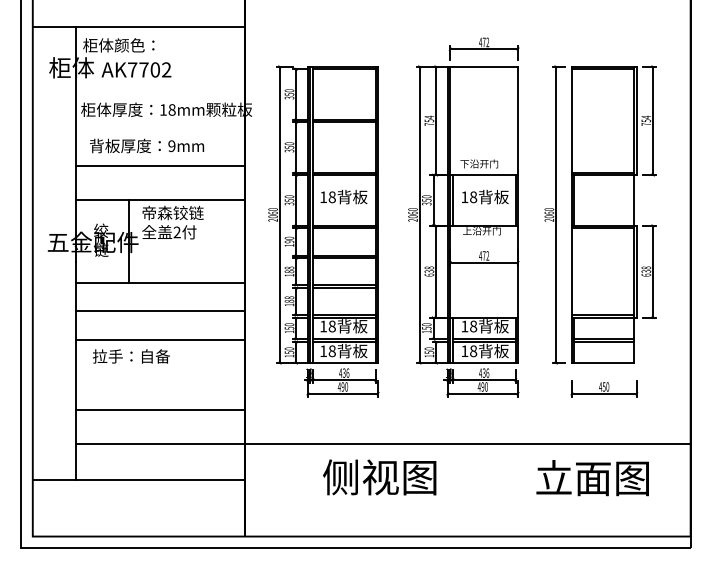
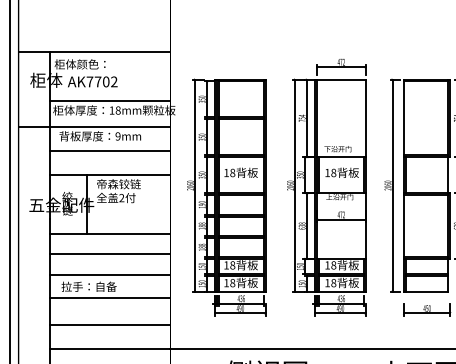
line: (160, 96) -> (109, 100), added
line: (138, 132) -> (94, 126), added
line: (160, 371) -> (109, 297), added

